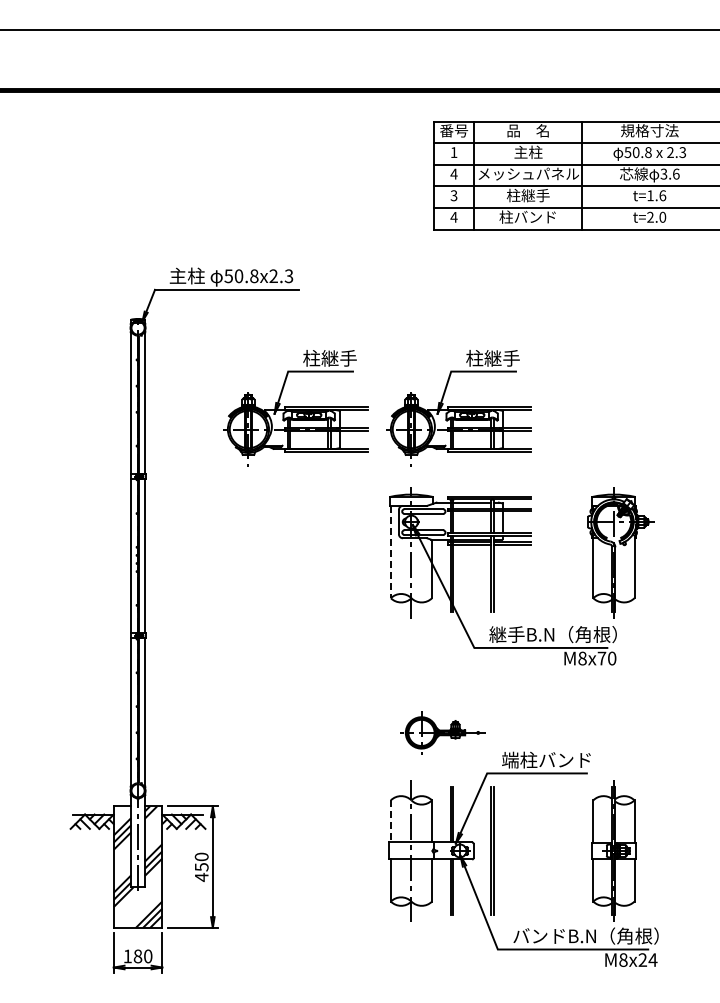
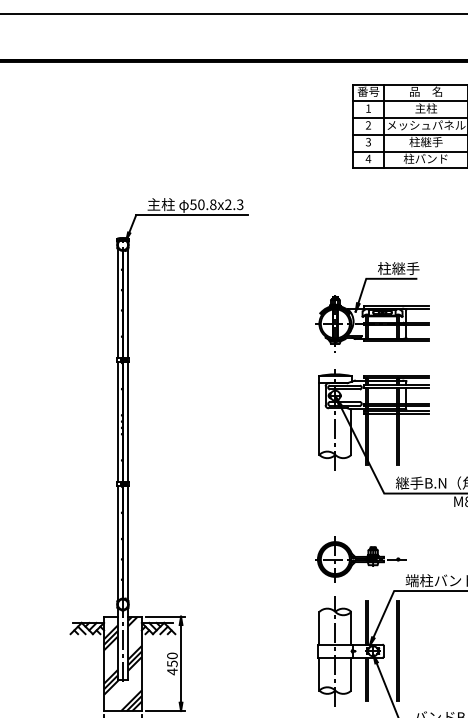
text: (453, 173) -> (368, 124), 4 -> 2
part: (295, 408) -> (245, 307), removed
line: (390, 552) -> (319, 419), dashed -> solid
part: (444, 732) -> (361, 559), size x1.43
line: (390, 821) -> (319, 628), dashed -> solid

